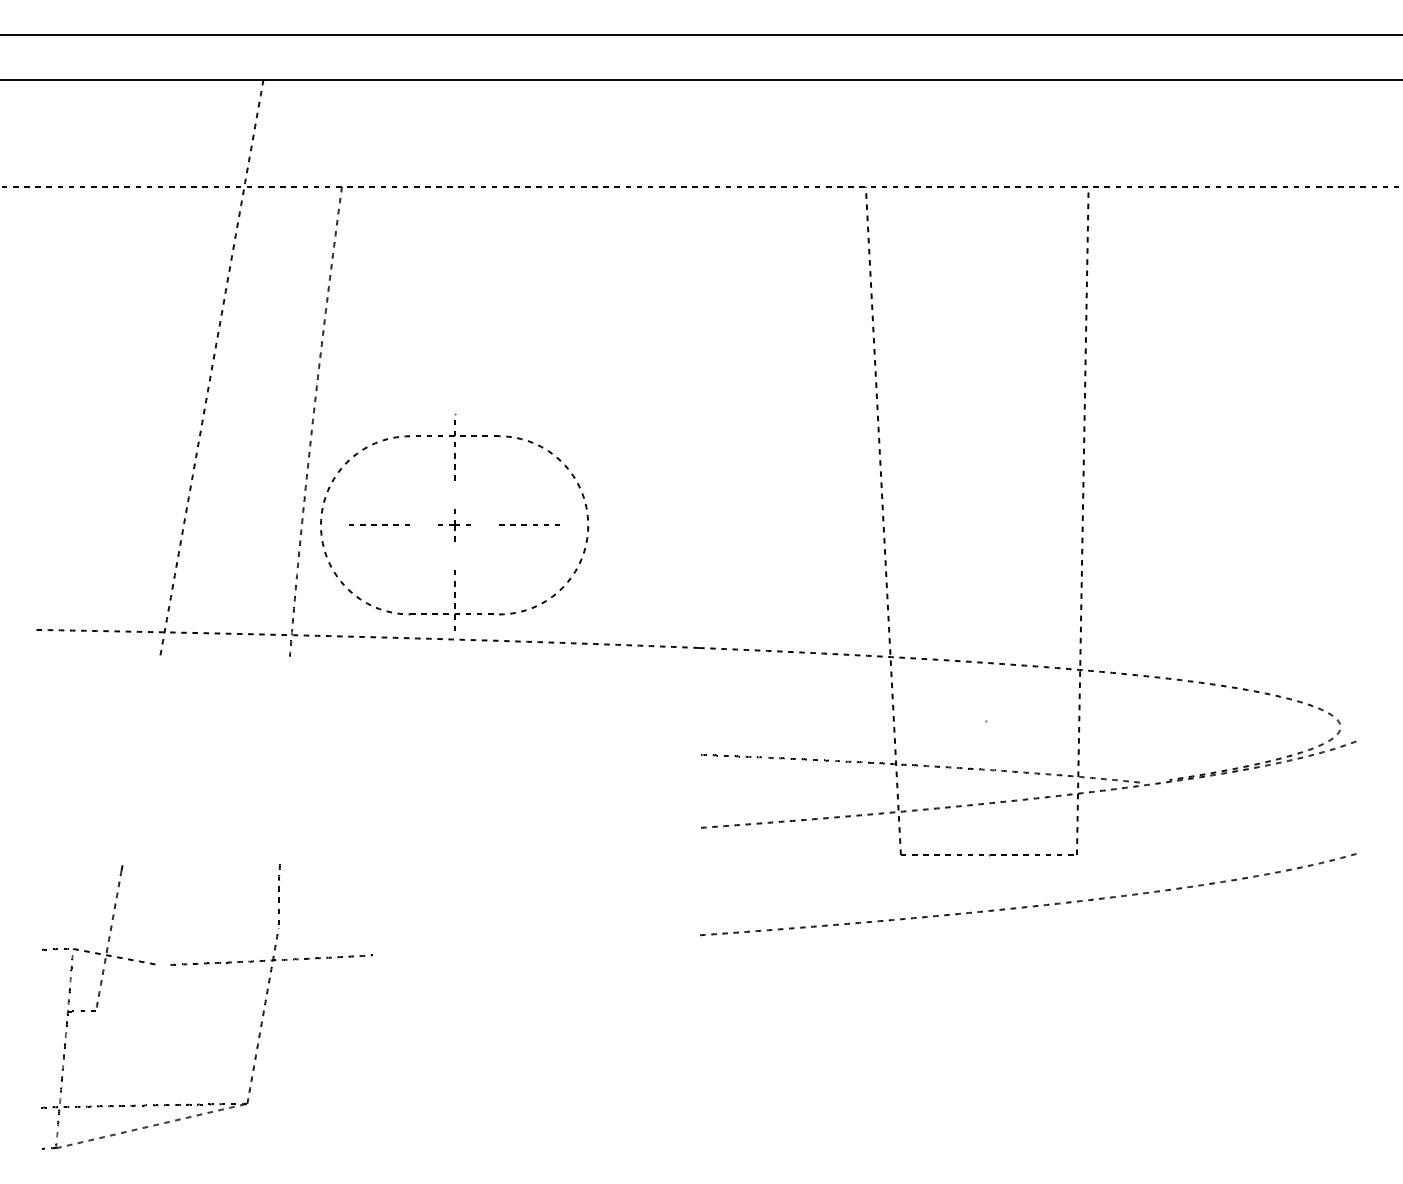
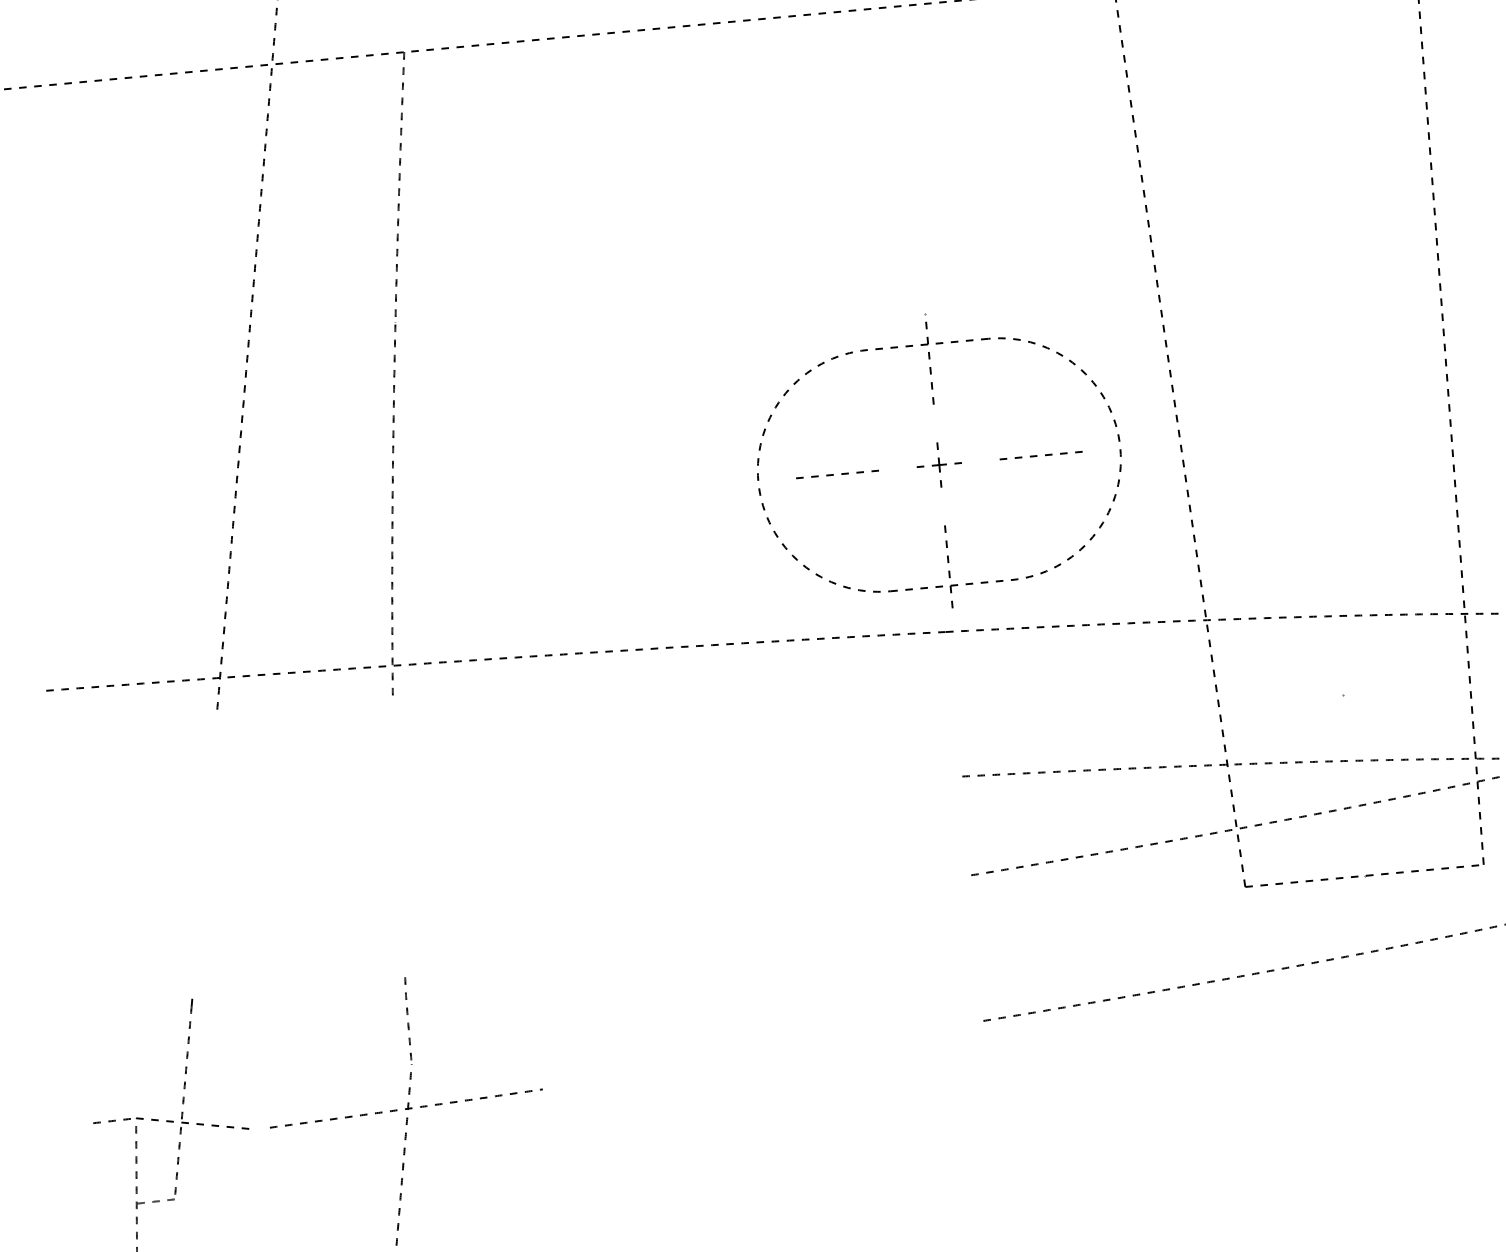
part: (454, 521) -> (938, 459), moved

